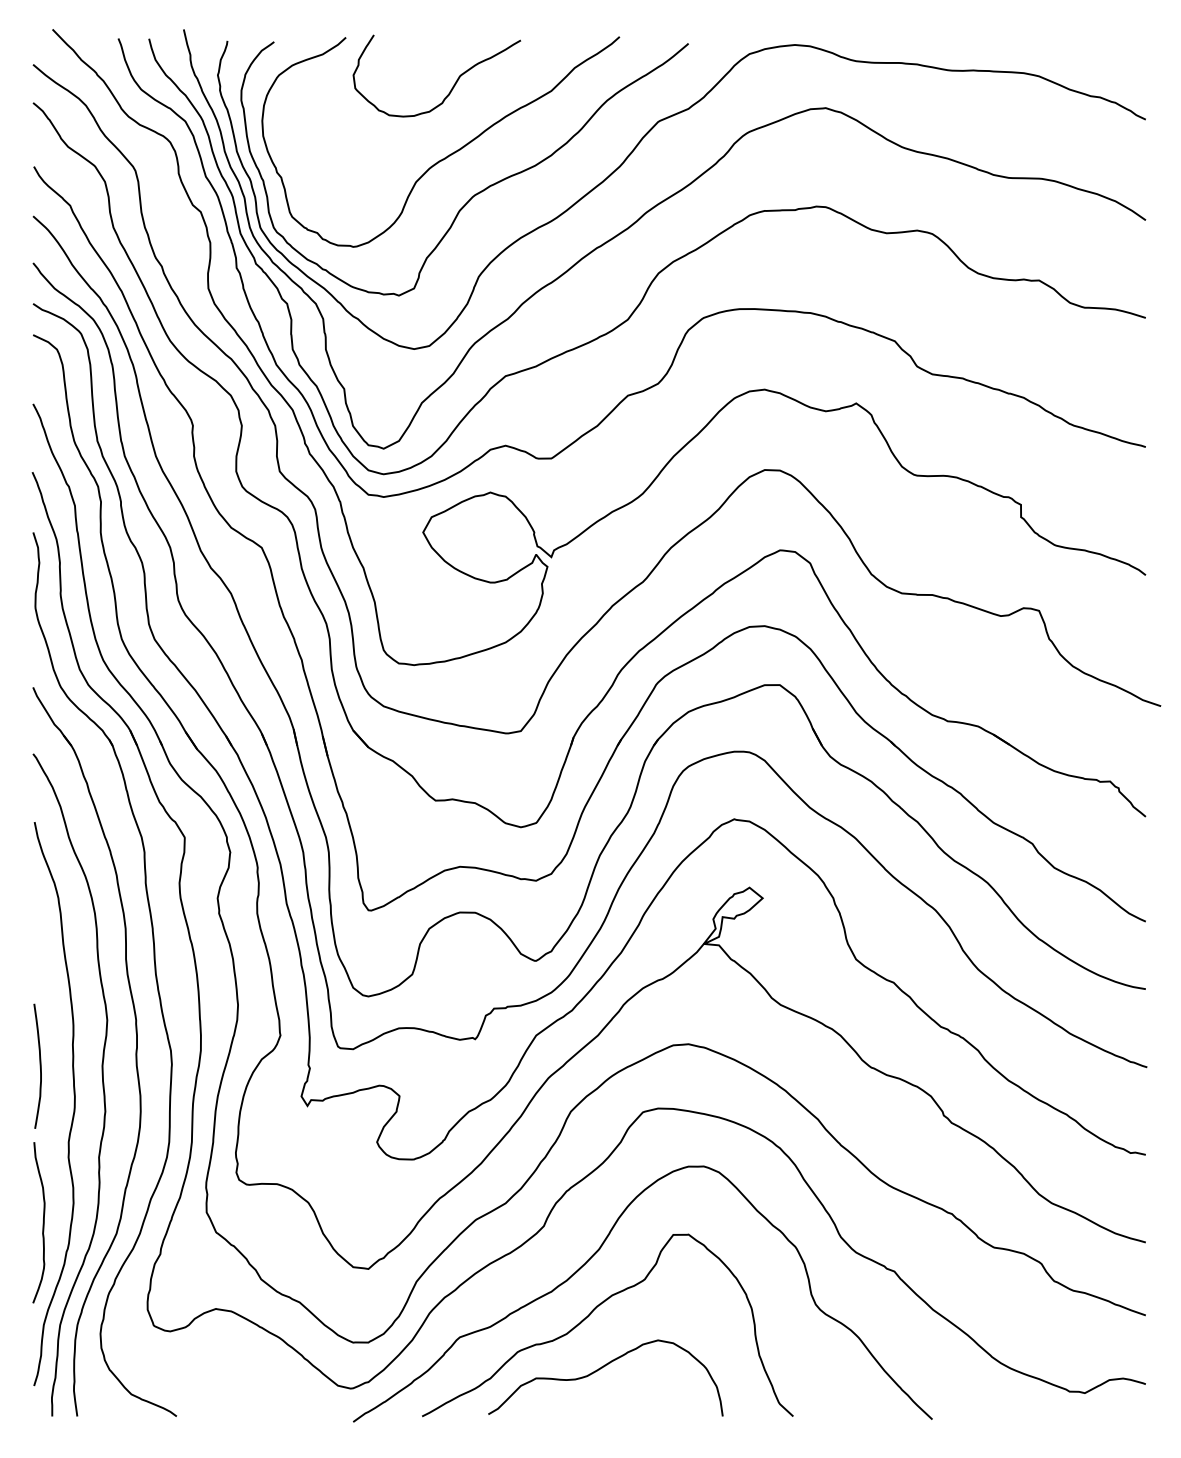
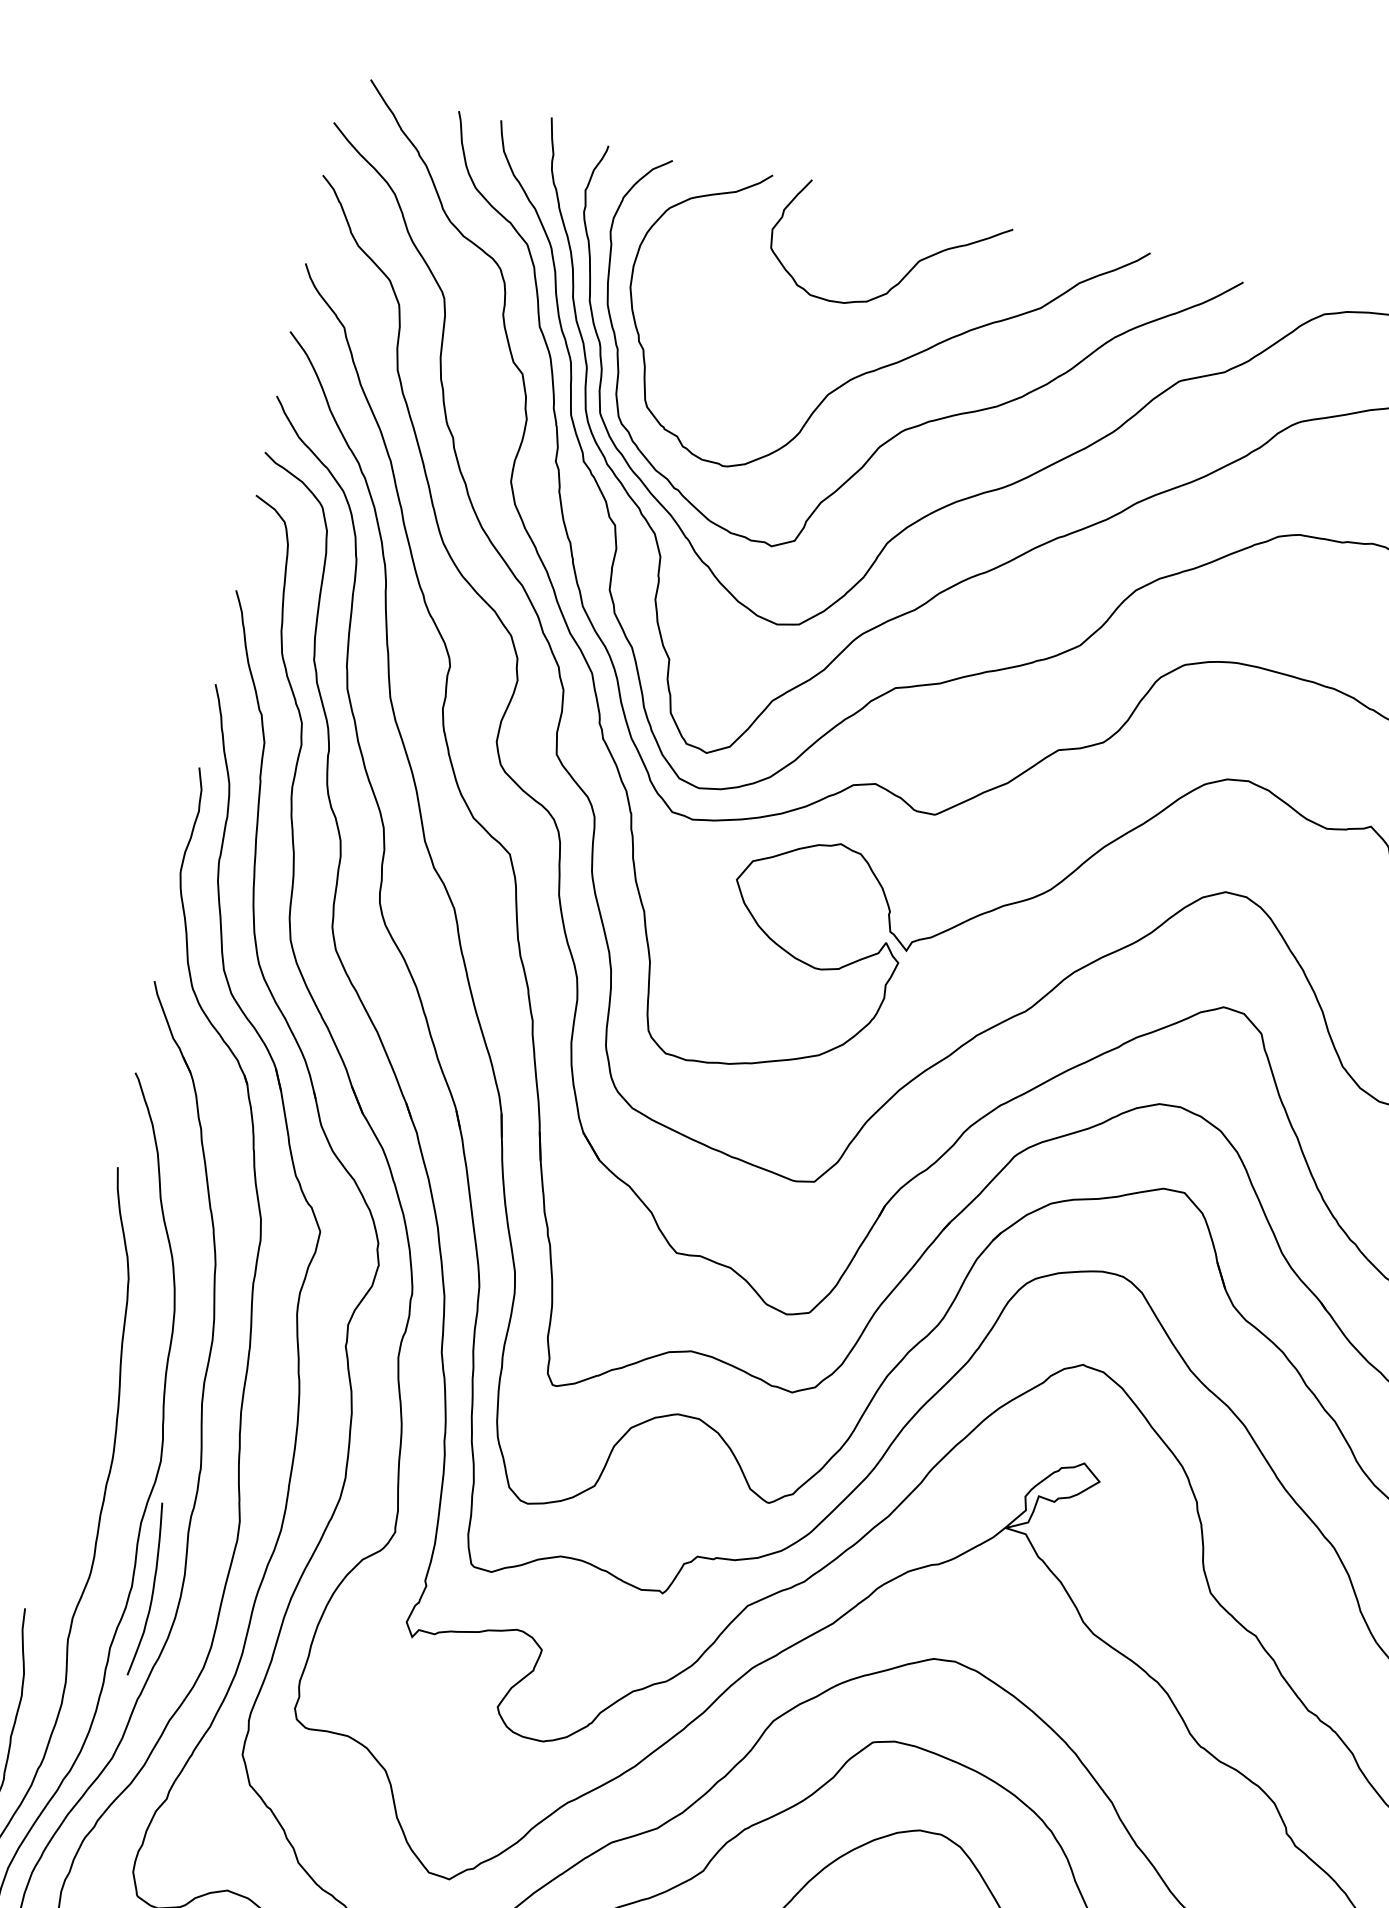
curve: (39, 1065) -> (151, 1589), moved

